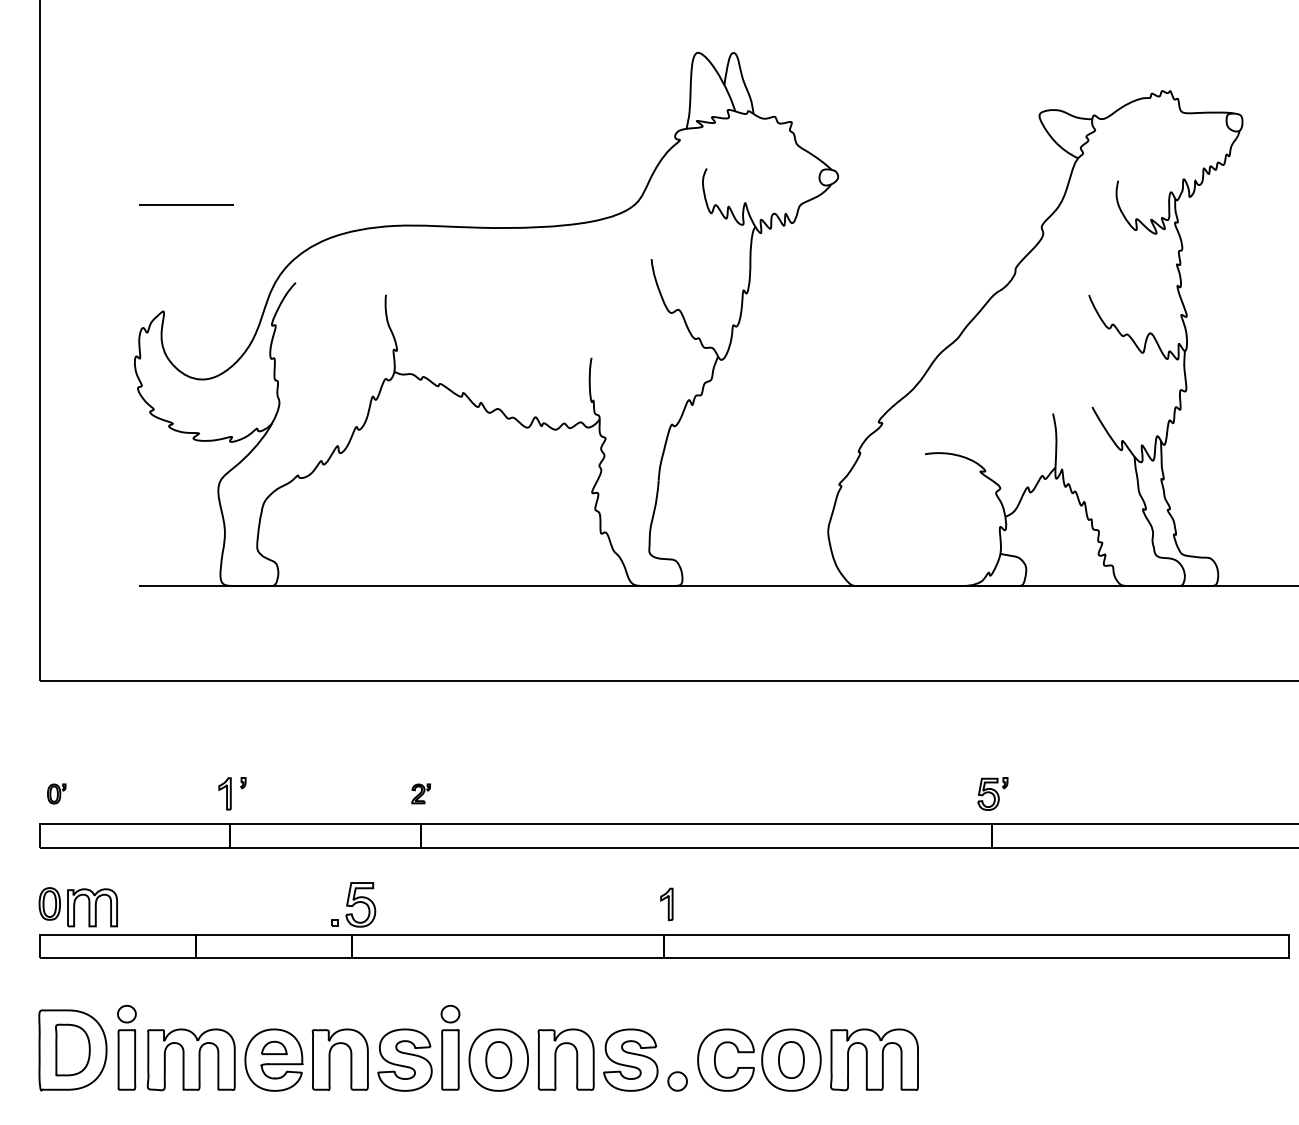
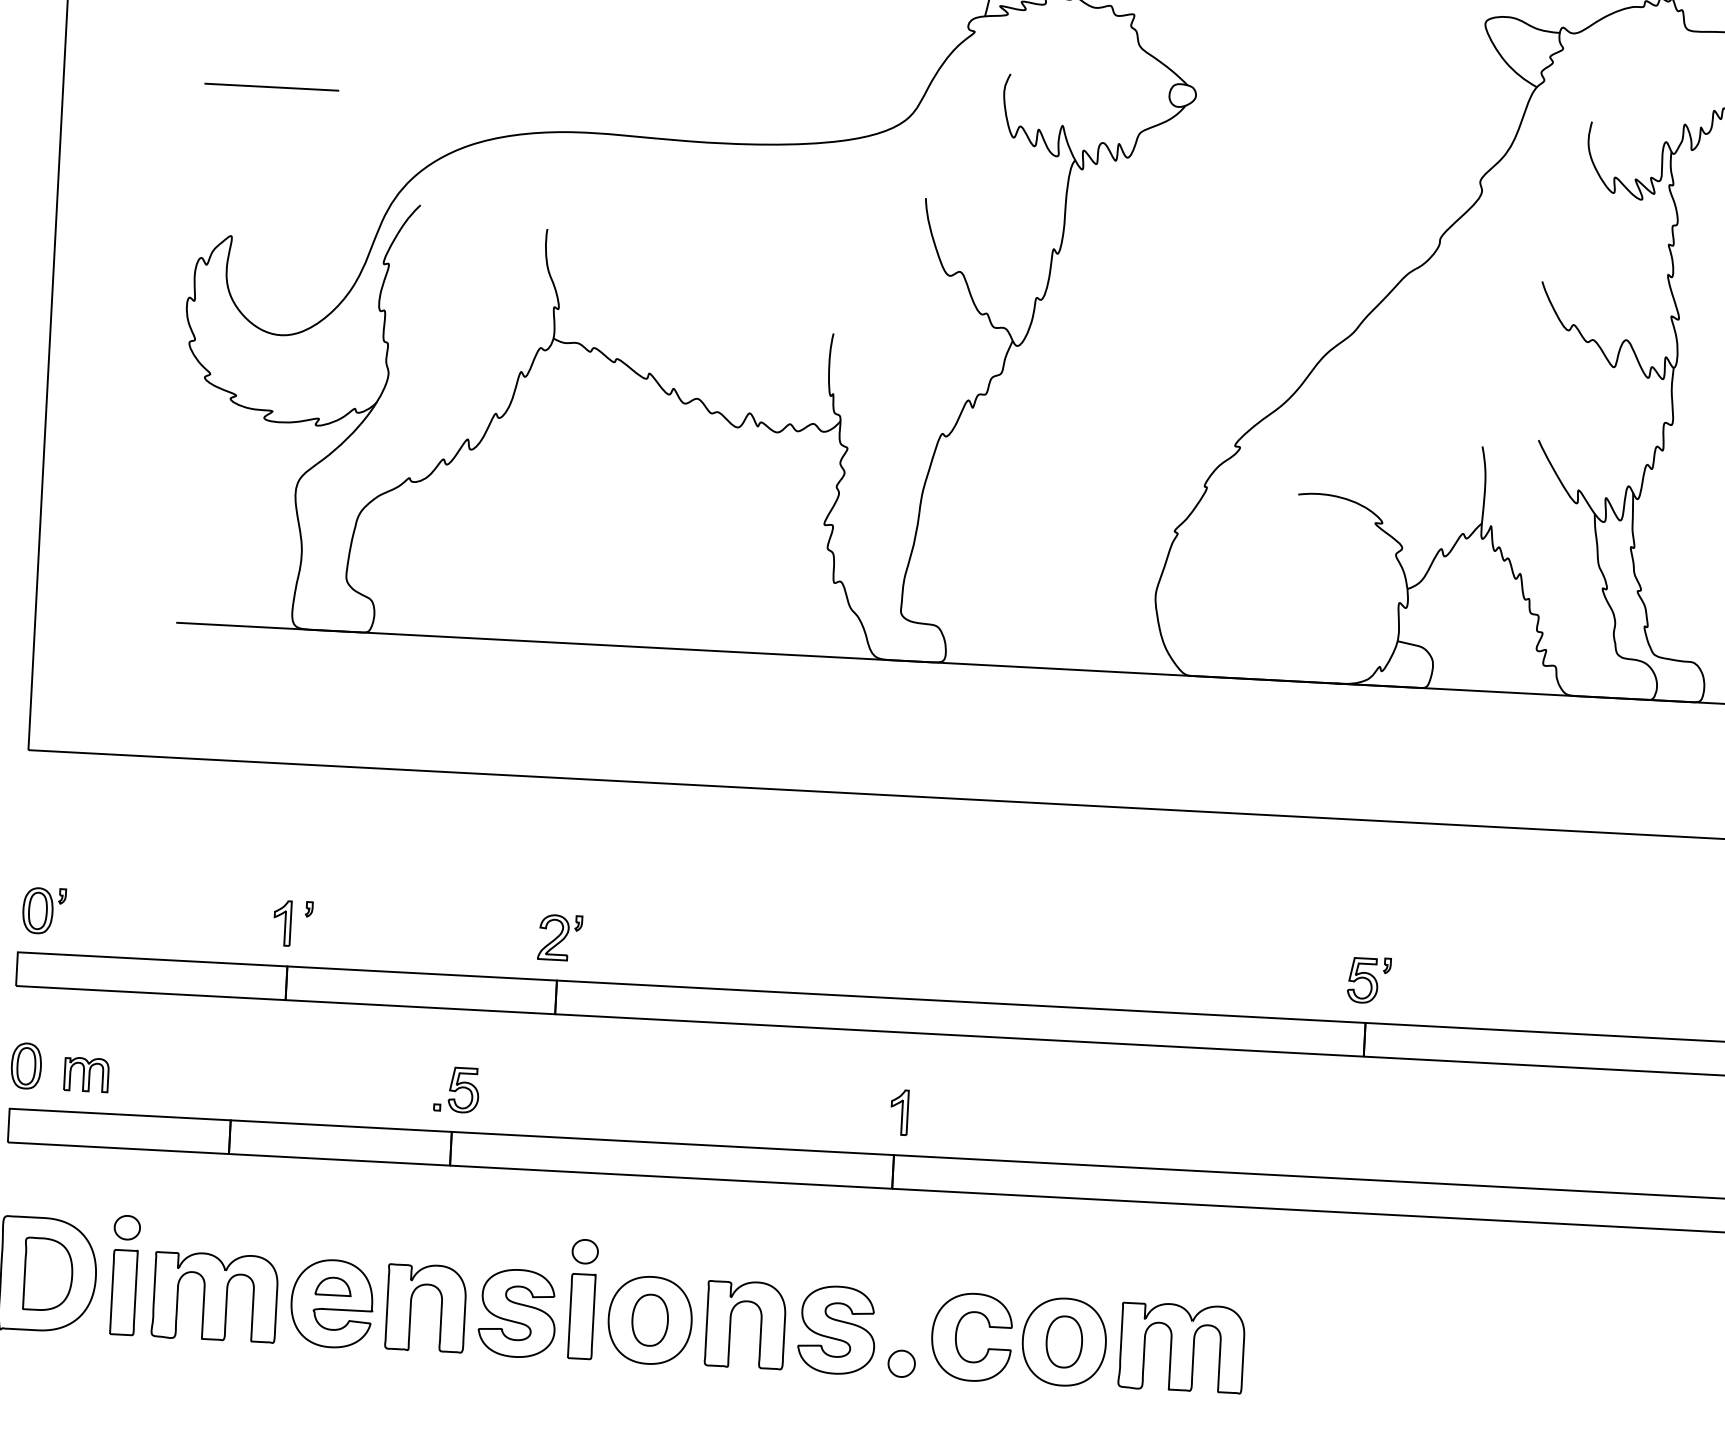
part: (56, 793) -> (44, 910), size x1.67
part: (420, 793) -> (559, 937), size x1.67
part: (354, 904) -> (457, 1089), size x0.71
part: (92, 907) -> (86, 1074), size x0.62

